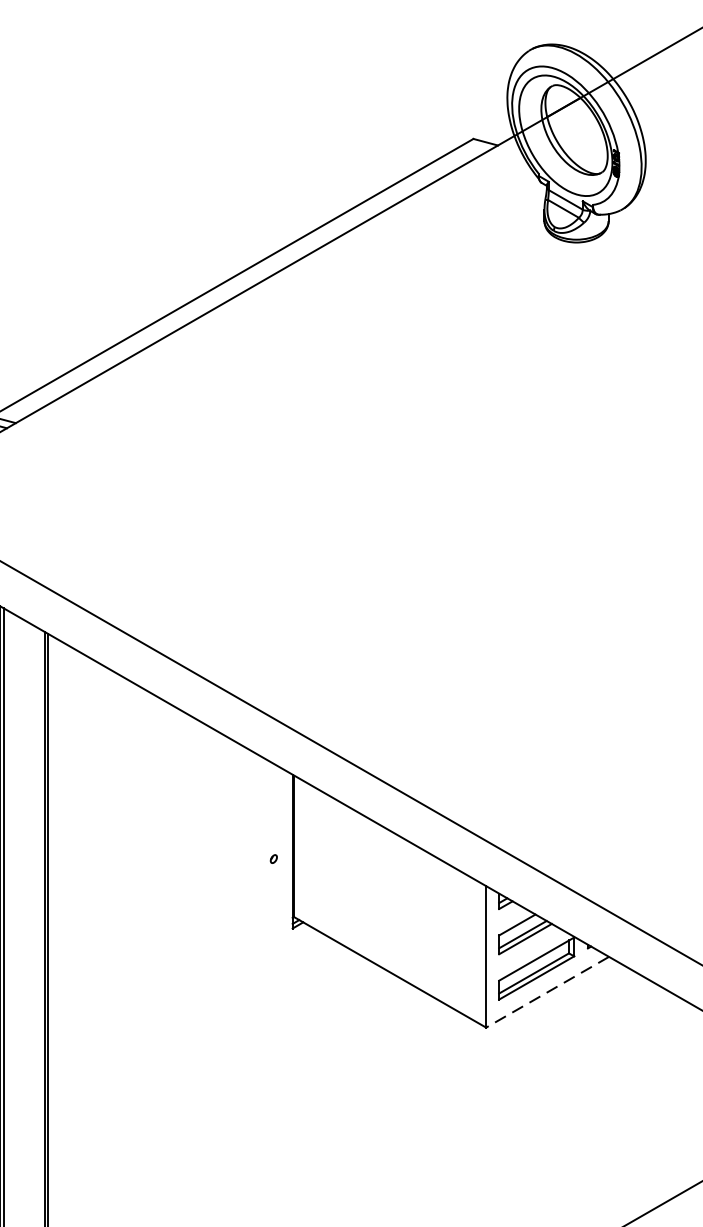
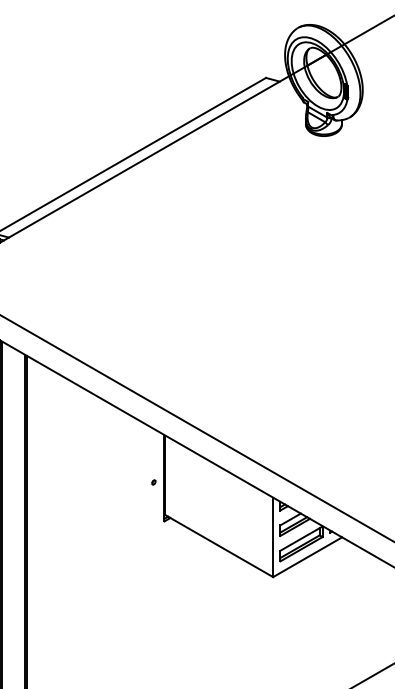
line: (547, 992) -> (307, 557), dashed -> solid

